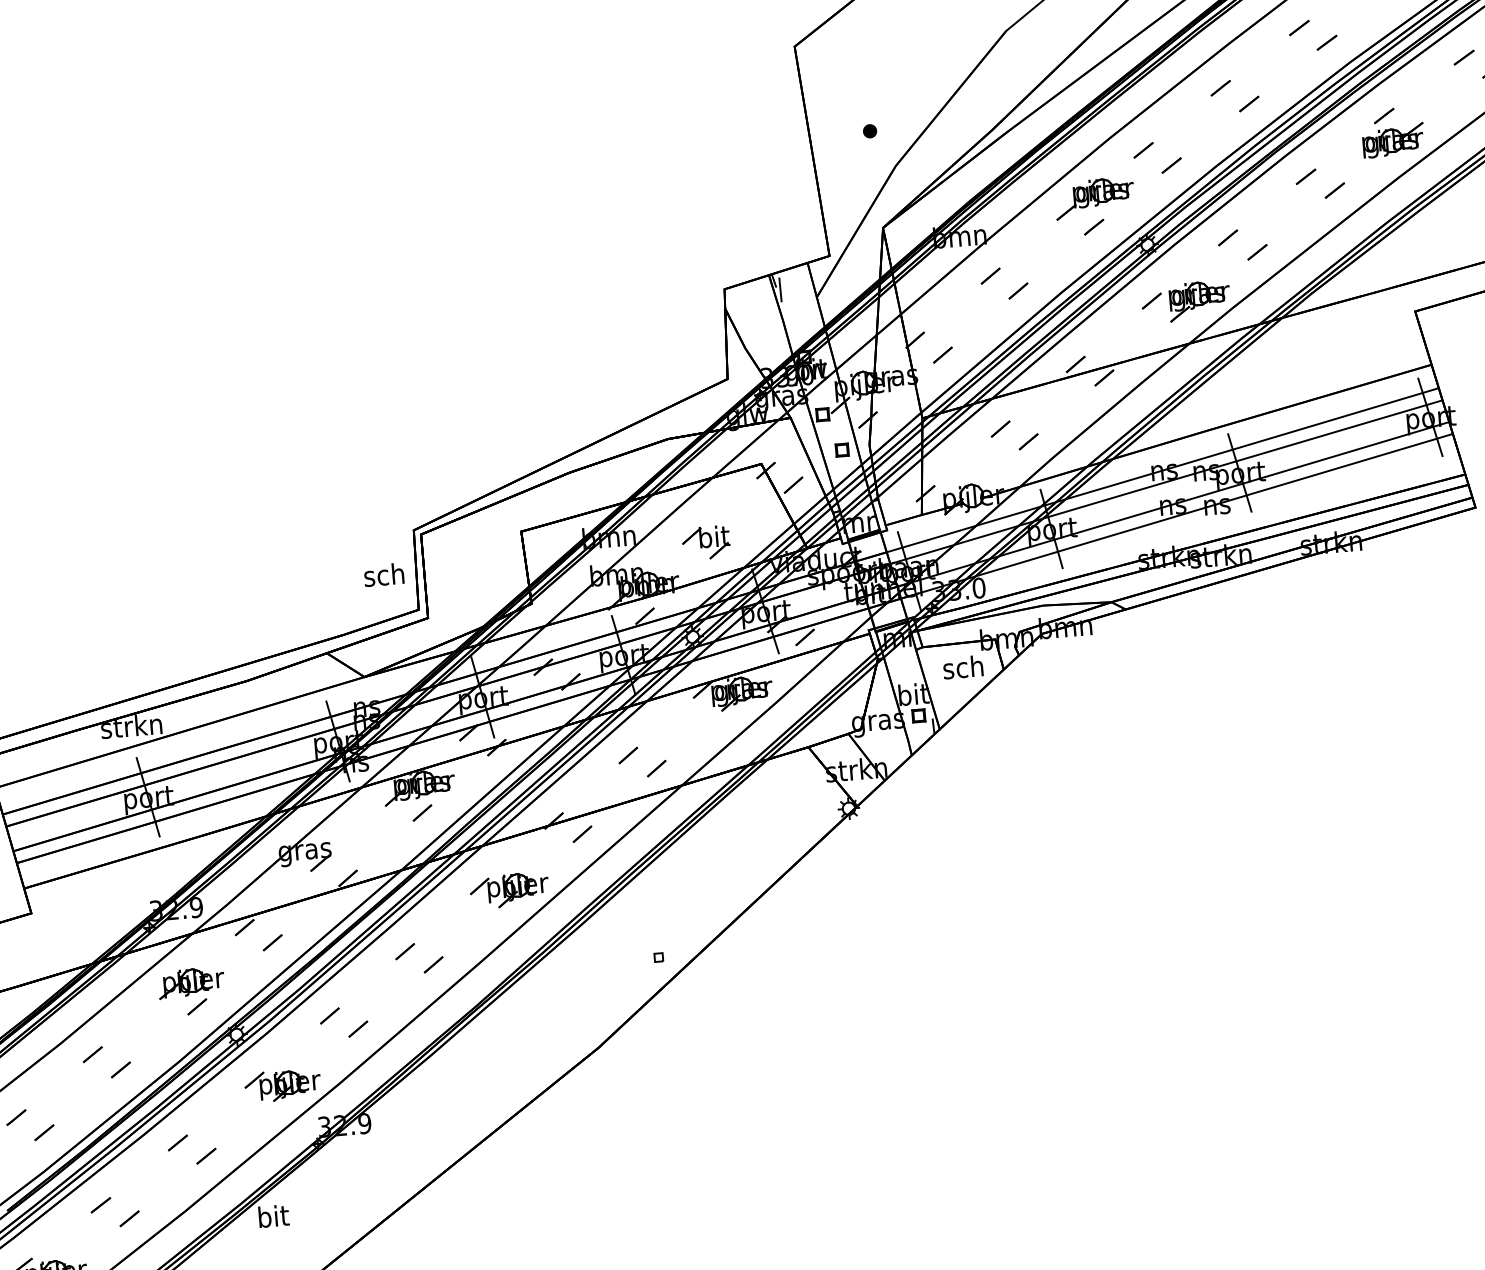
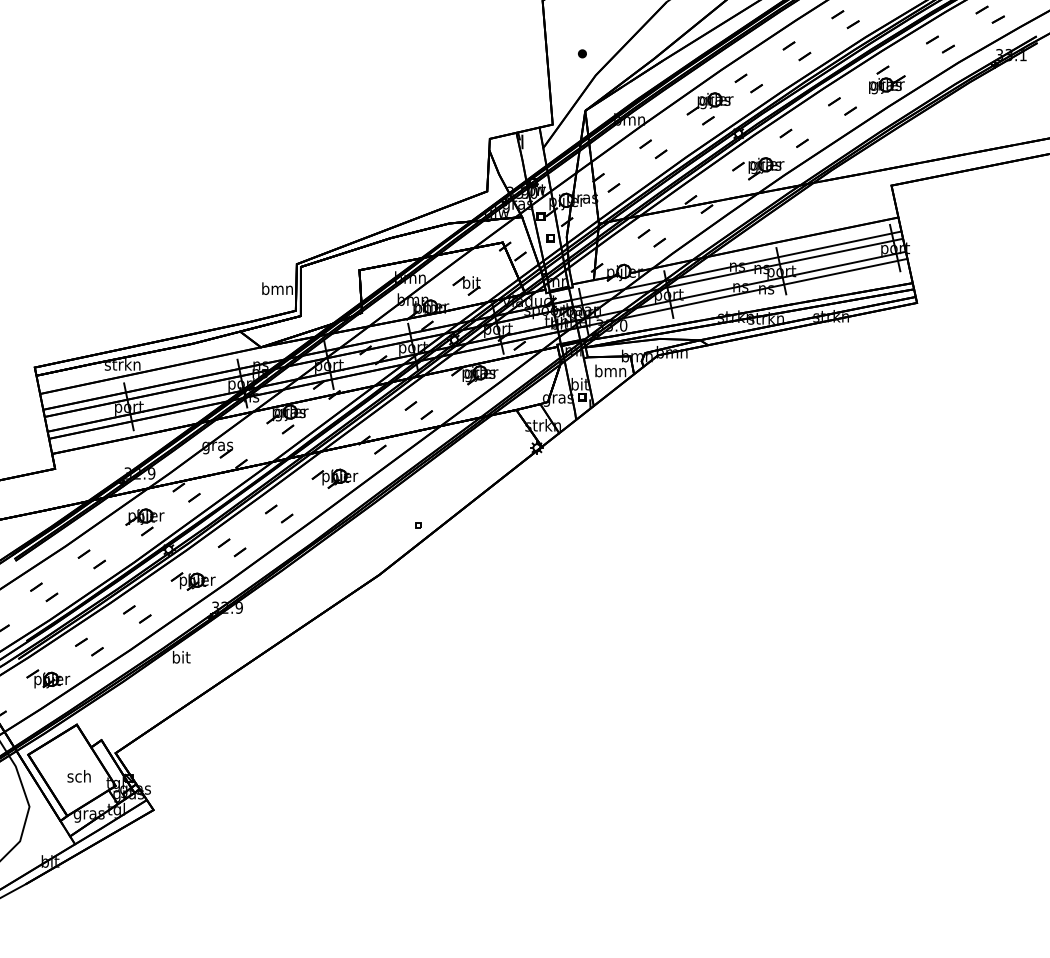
text: (384, 574) -> (277, 288), sch -> bmn
text: (963, 666) -> (610, 370), sch -> bmn

